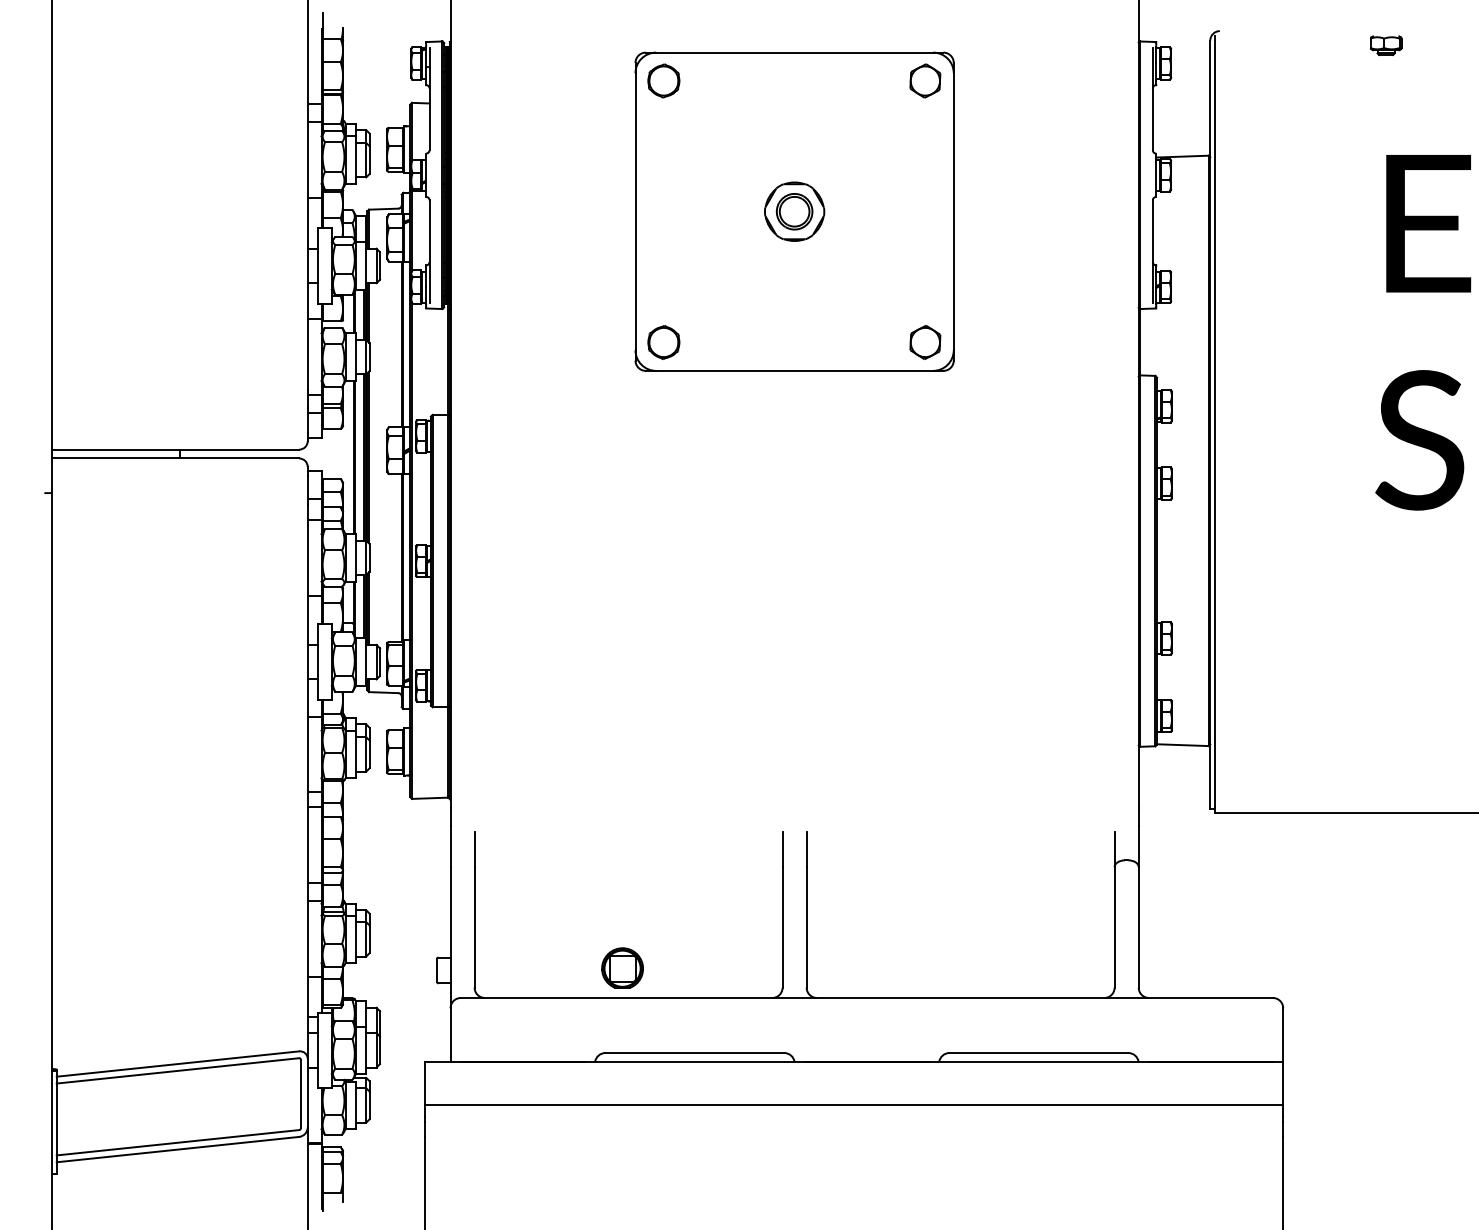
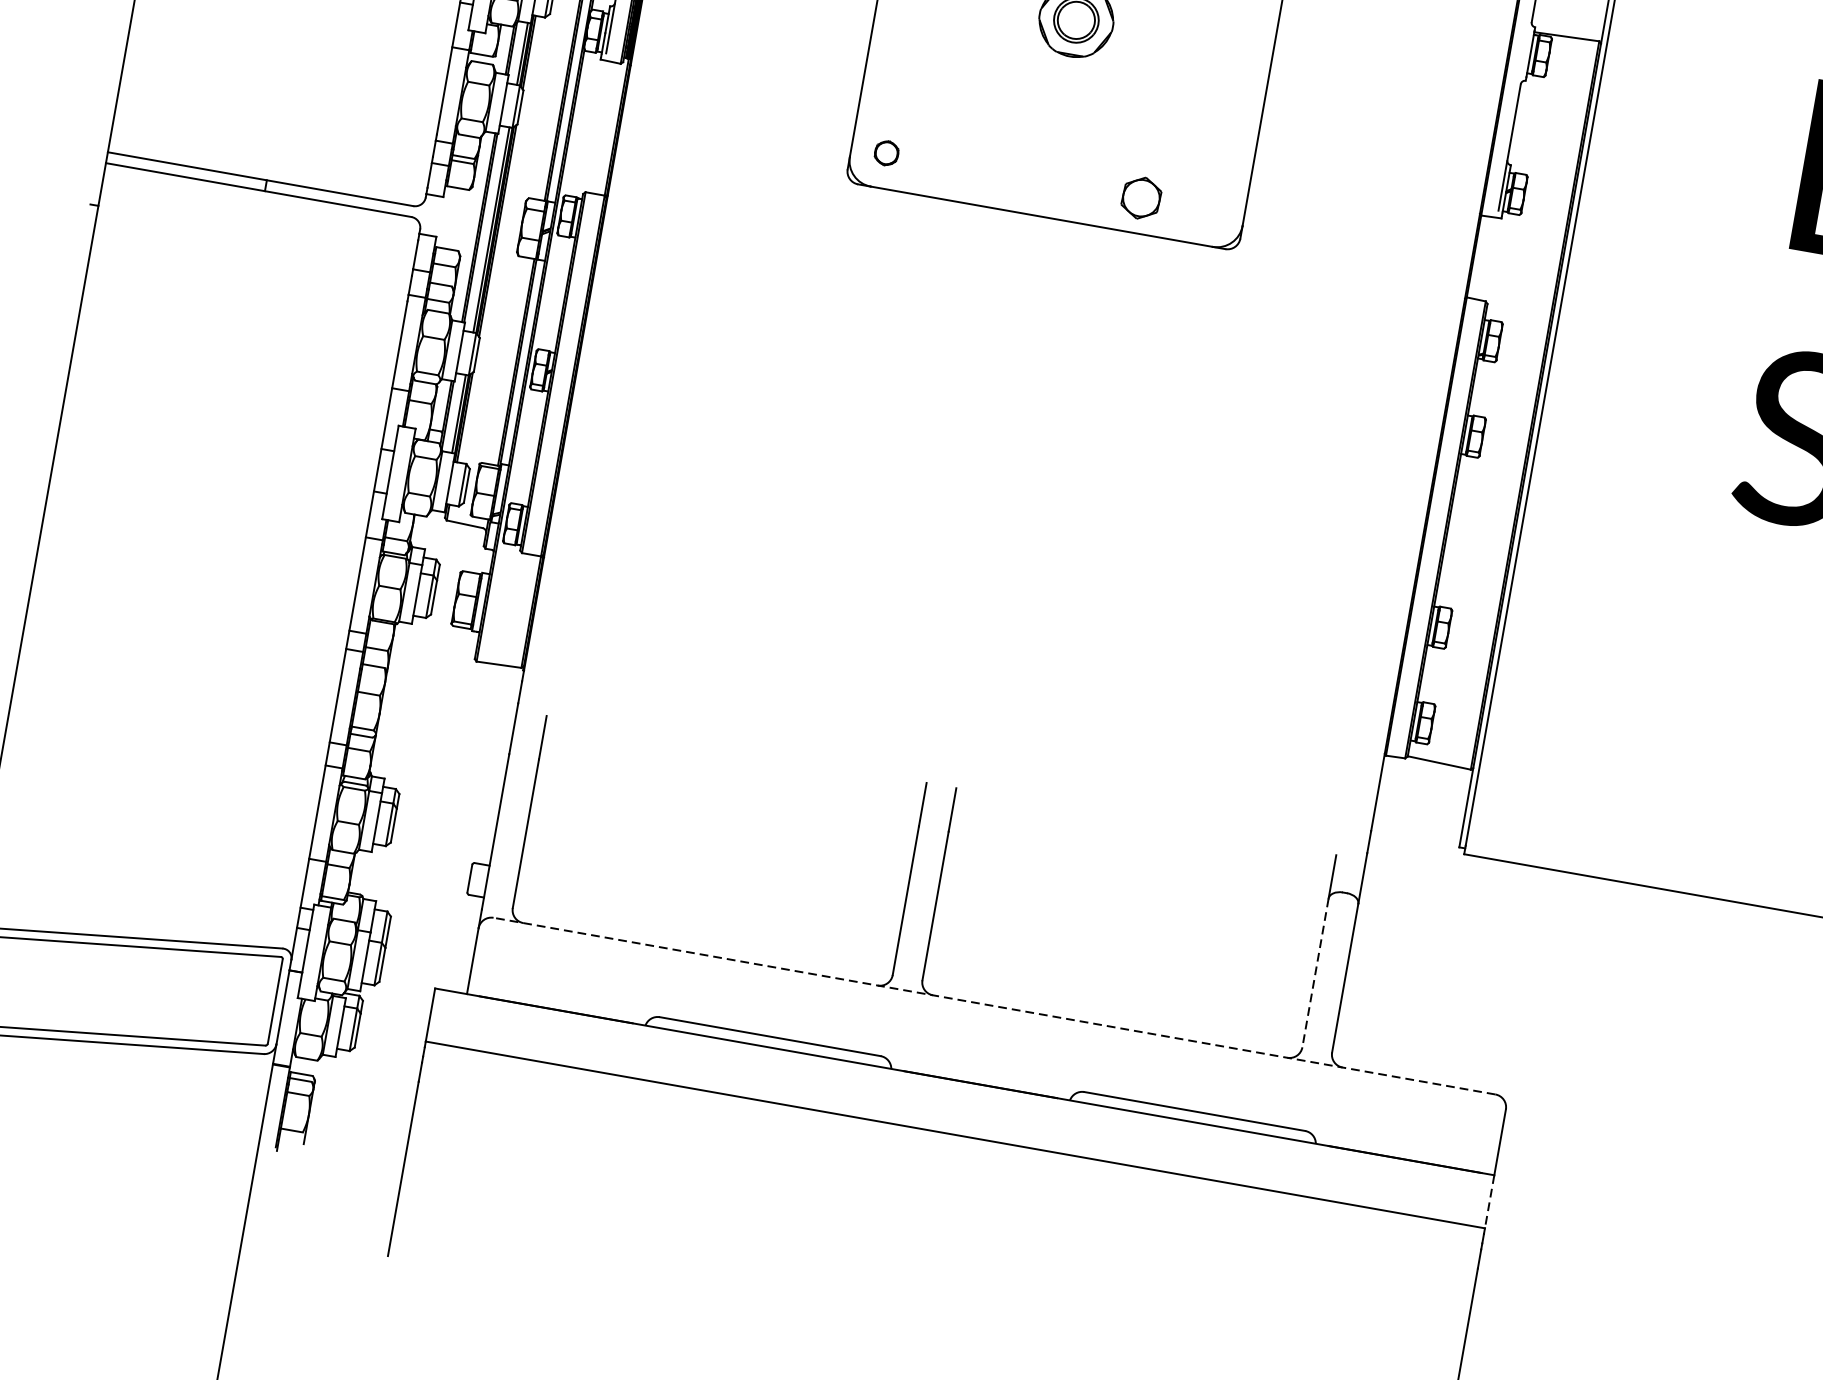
part: (663, 342) -> (886, 153), size x0.6
part: (925, 342) -> (1141, 198), moved
line: (1114, 927) -> (1315, 973), solid -> dashed
part: (622, 967) -> (699, 915), removed
line: (866, 997) -> (994, 1005), solid -> dashed
line: (1283, 1083) -> (1489, 1202), solid -> dashed

